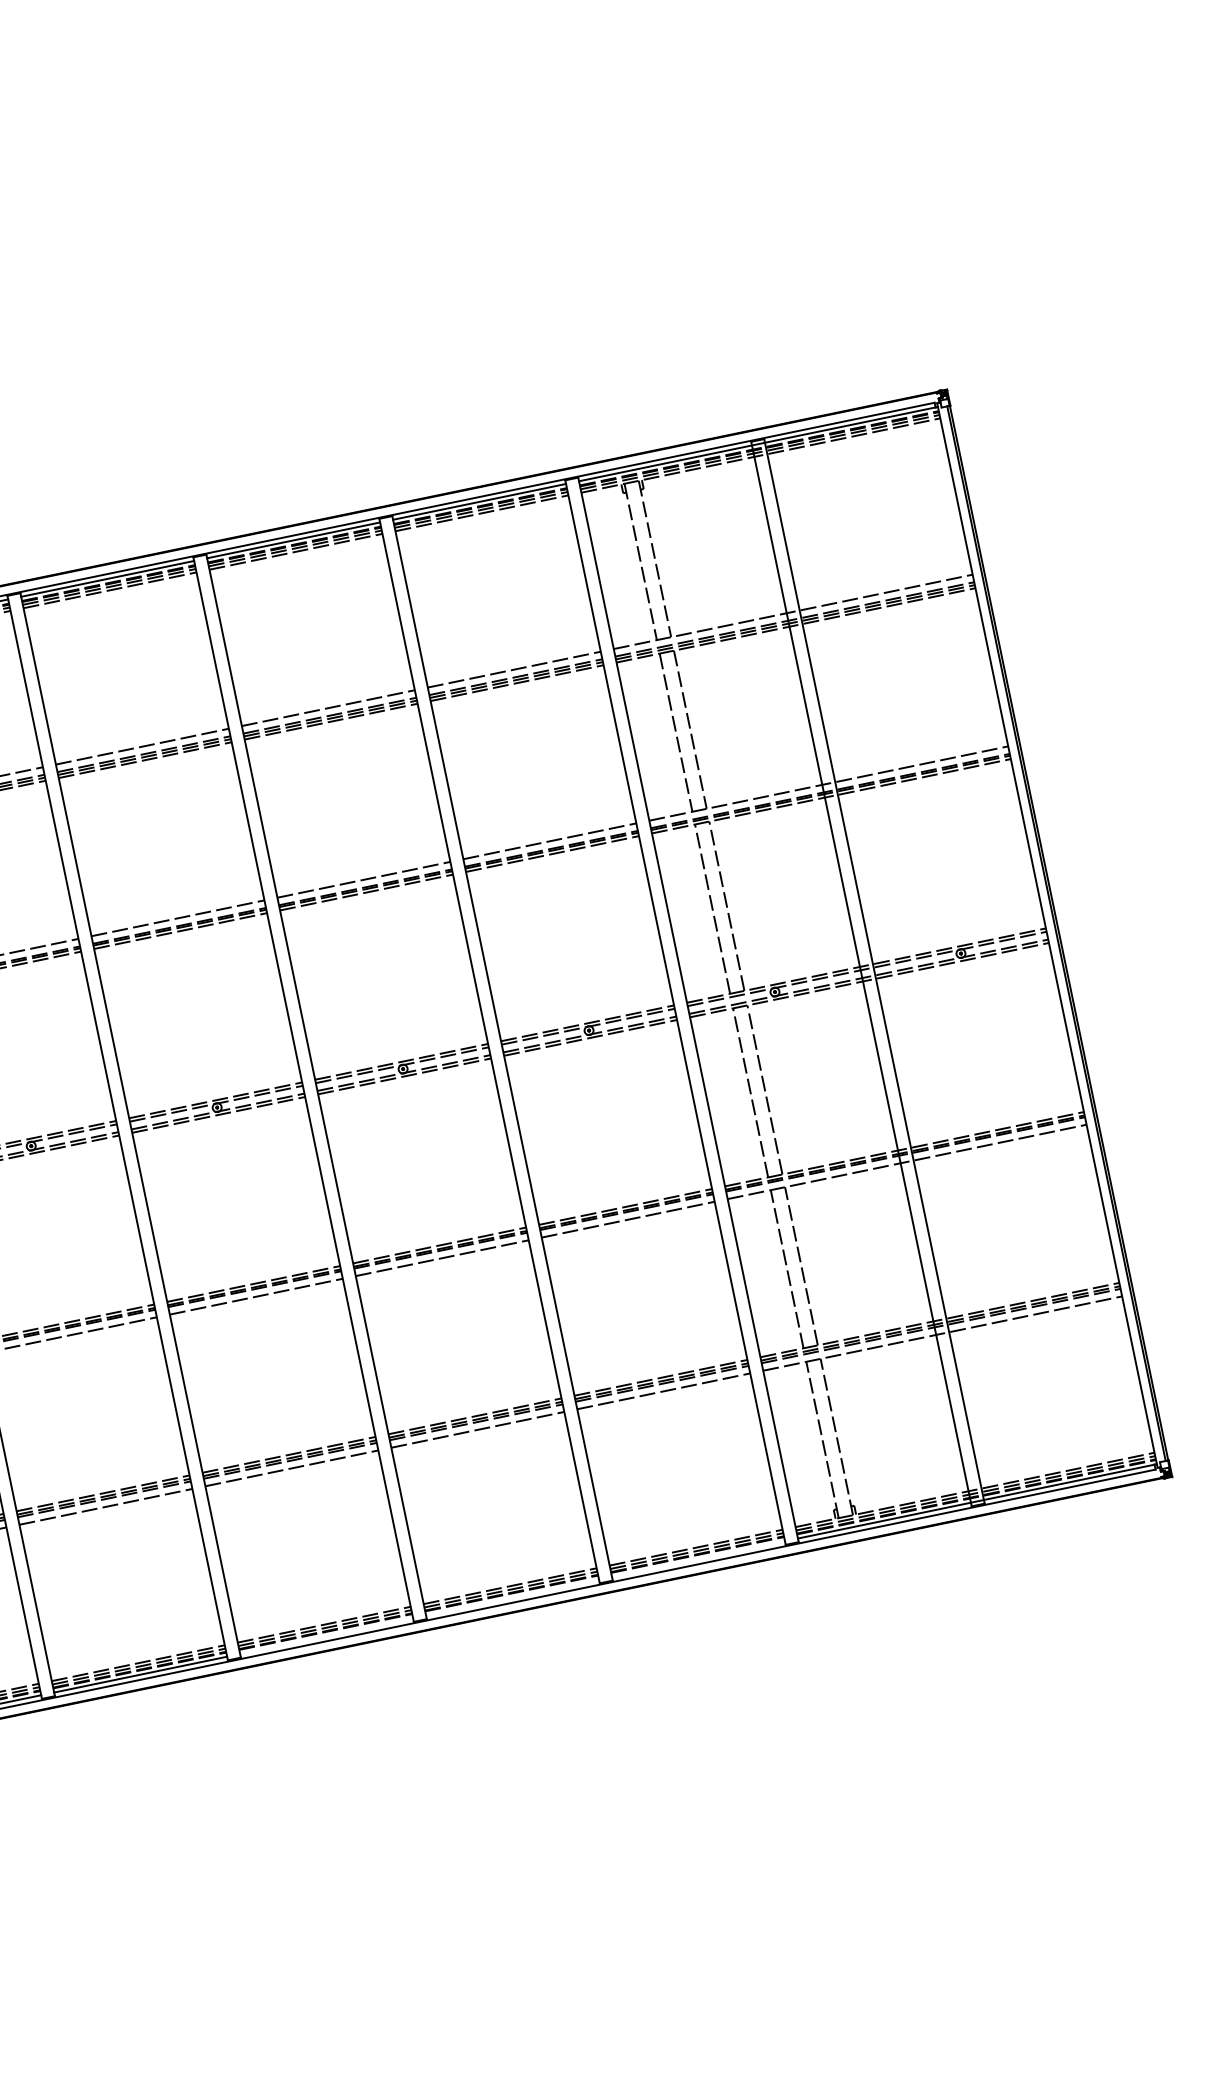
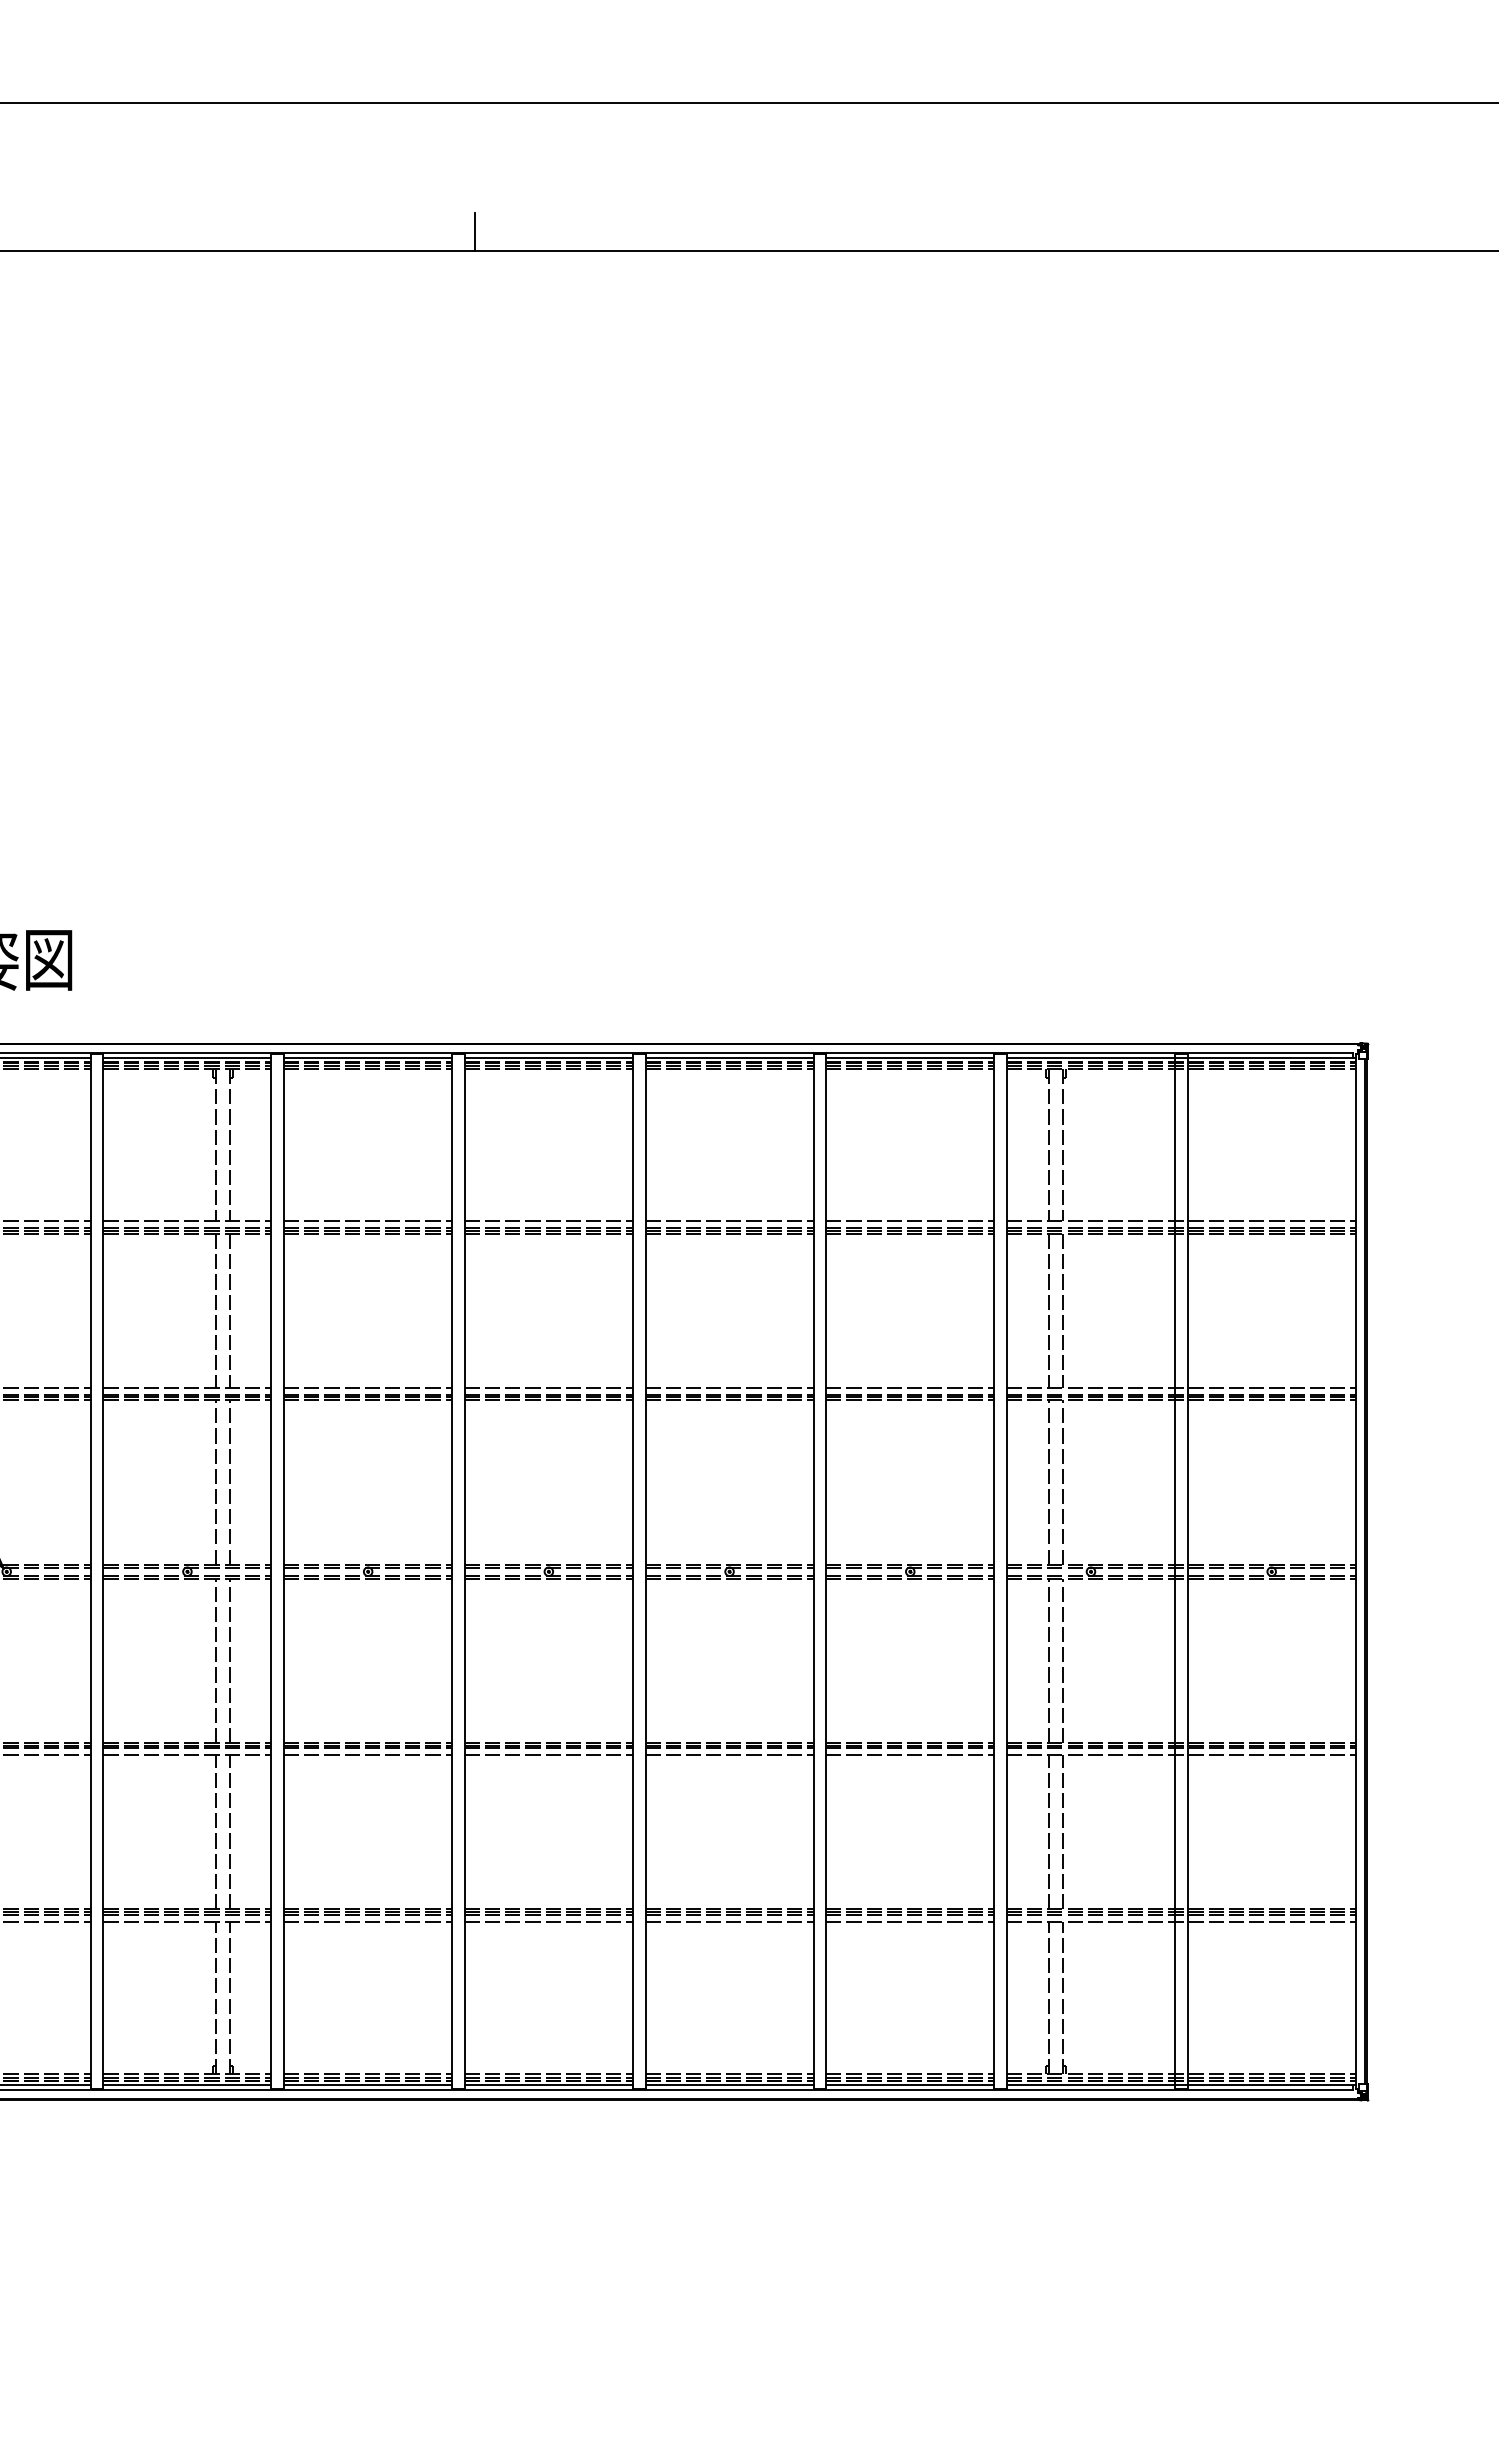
line: (698, 1559) -> (910, 2085), added
line: (512, 1597) -> (729, 2085), added
line: (326, 1636) -> (548, 2085), added

